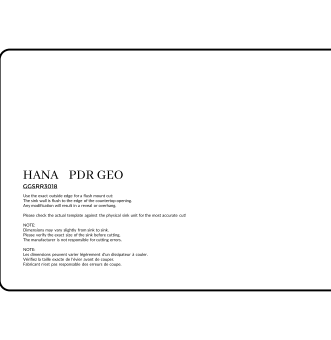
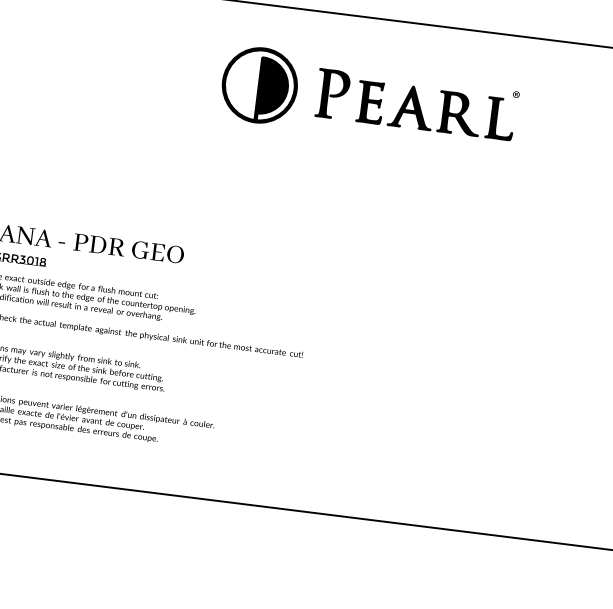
part: (201, 88) -> (367, 98), added

